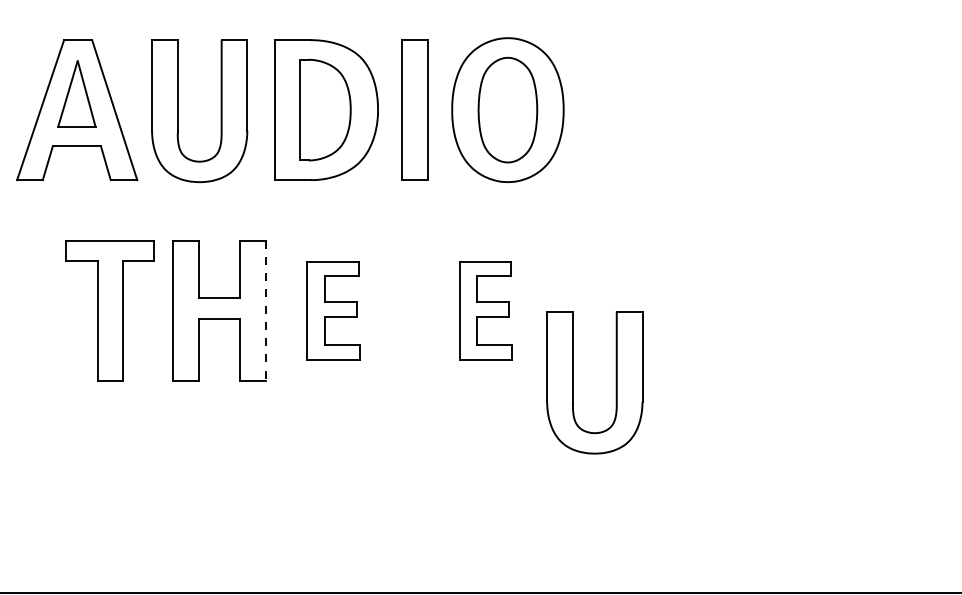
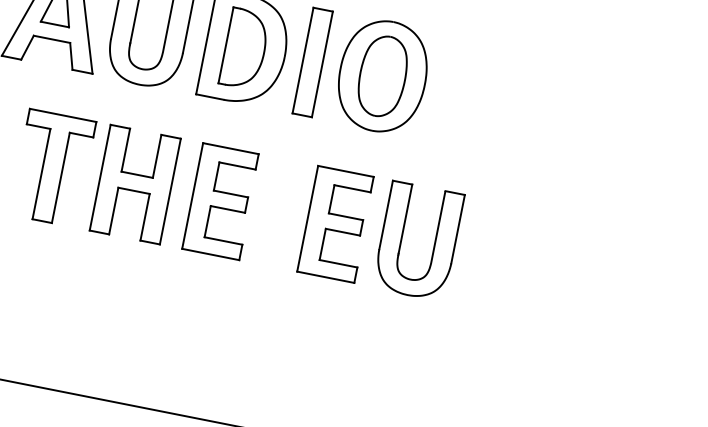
part: (333, 310) -> (221, 201), size x1.43
part: (485, 310) -> (335, 224), size x1.43
line: (266, 311) -> (170, 192), dashed -> solid
part: (573, 382) -> (402, 238), moved

